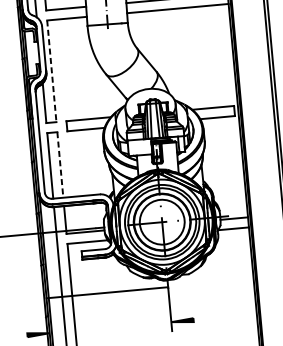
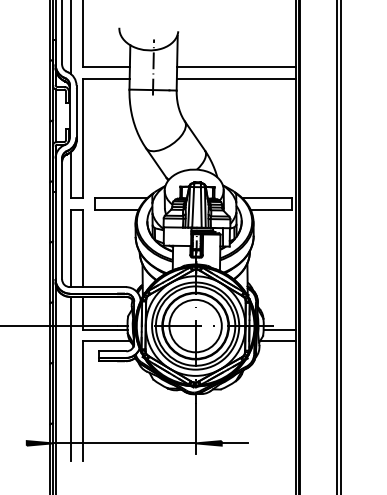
line: (52, 71) -> (83, 138), dashed -> solid
line: (60, 165) -> (83, 249), dashed -> solid
line: (106, 292) -> (123, 443), moved
line: (204, 319) -> (234, 443), added

